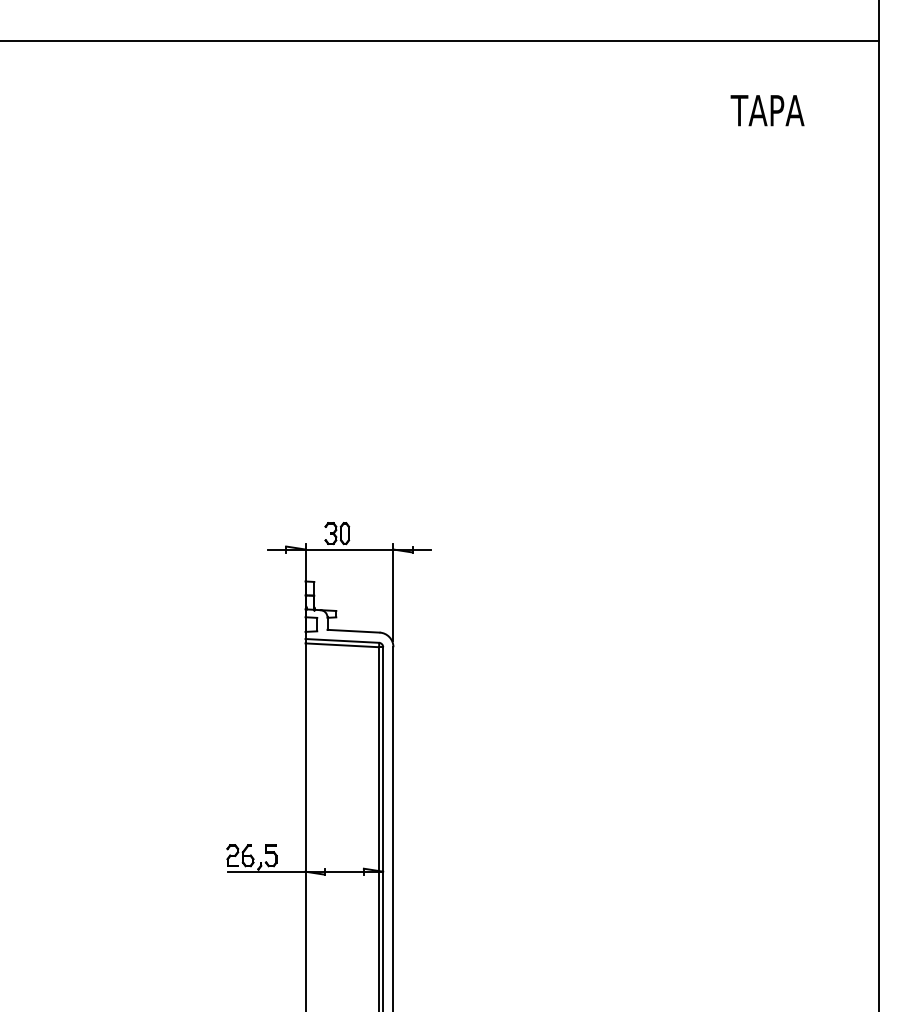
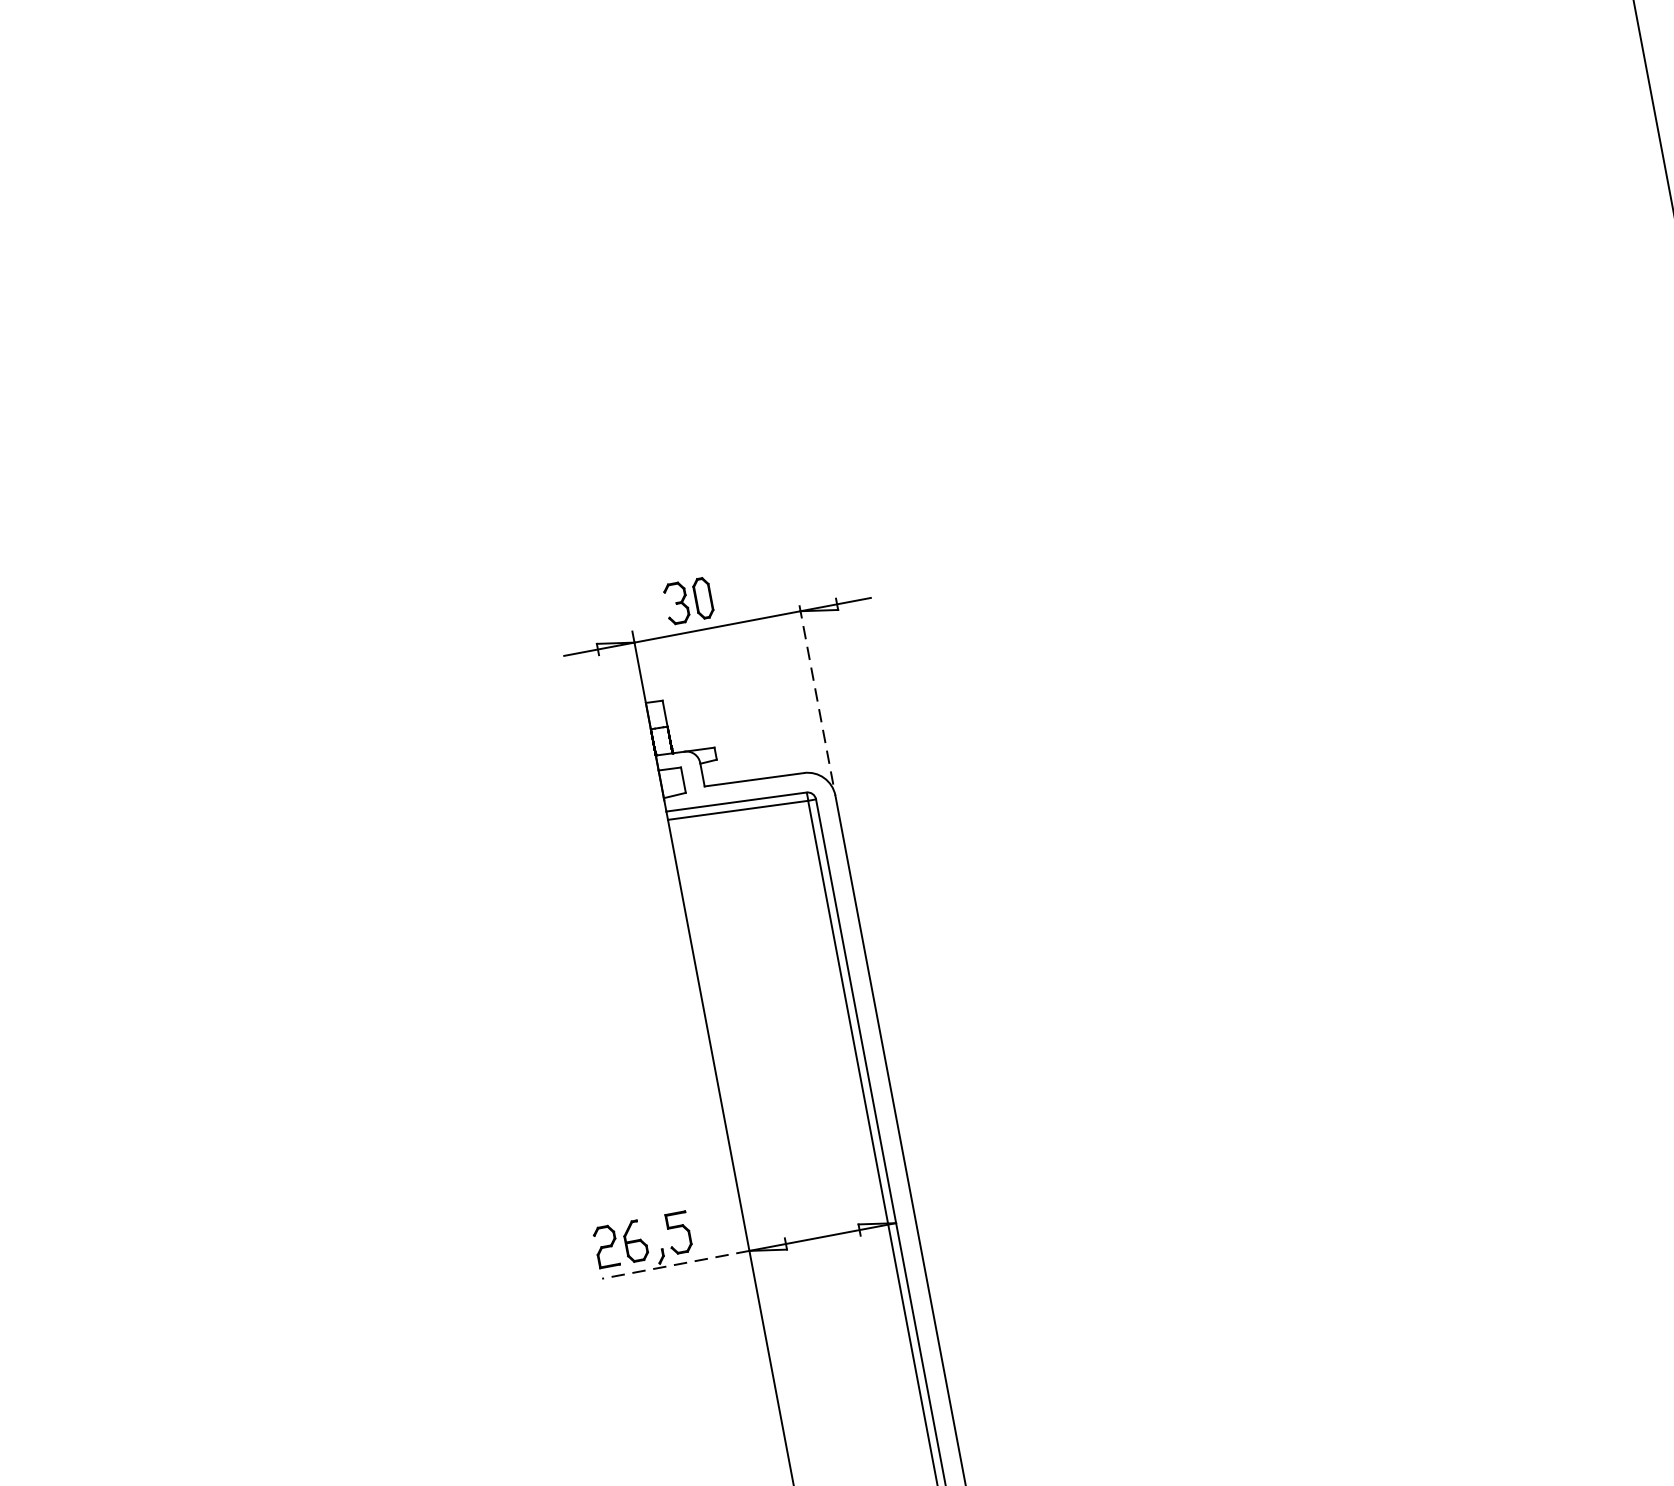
line: (393, 592) -> (815, 692), solid -> dashed
line: (266, 871) -> (675, 1264), solid -> dashed

